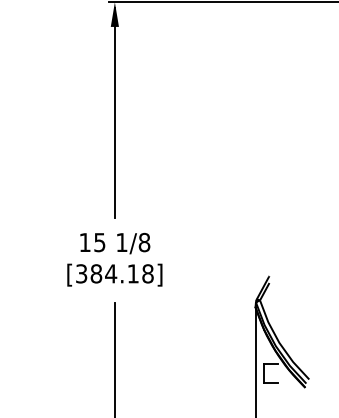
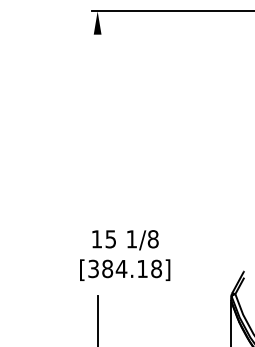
line: (114, 113) -> (97, 116), removed
text: (114, 259) -> (124, 255), moved

